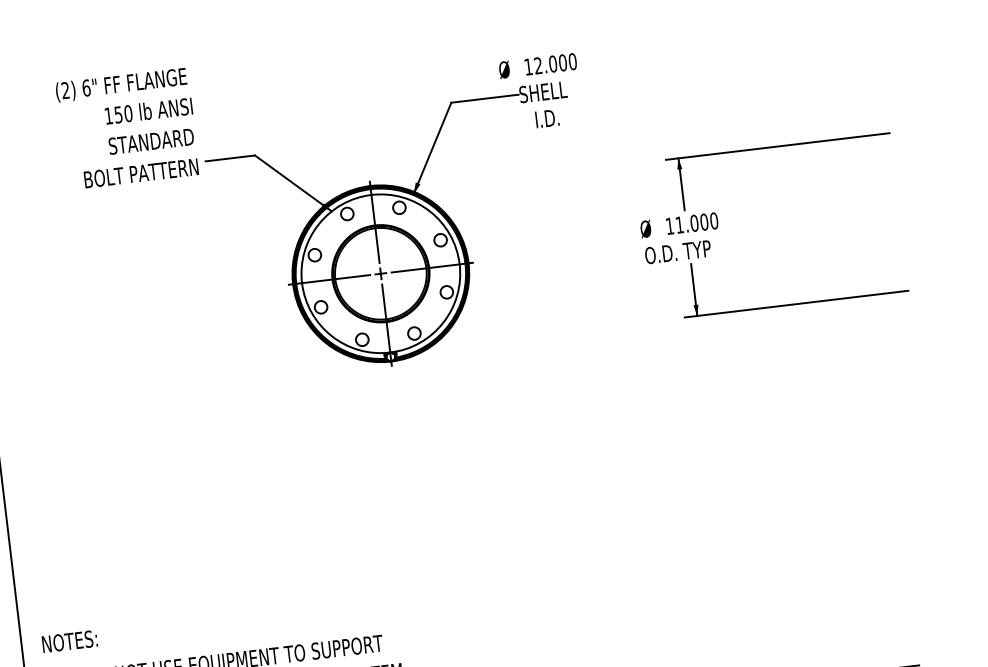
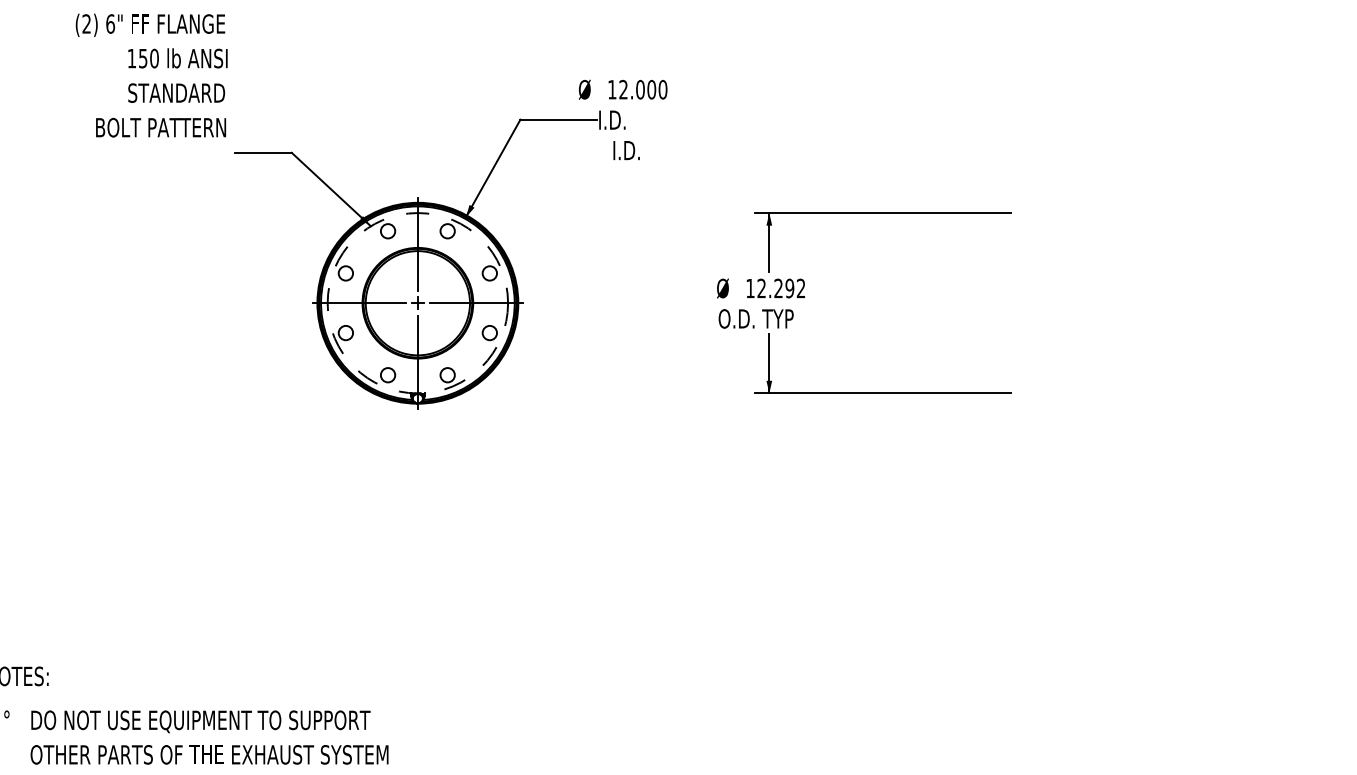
text: (543, 91) -> (625, 119), SHELL -> I.D.
text: (127, 128) -> (151, 75), moved
text: (696, 223) -> (781, 288), 11.000 -> 12.292
circle: (380, 274) -> (417, 303), solid -> dashed

